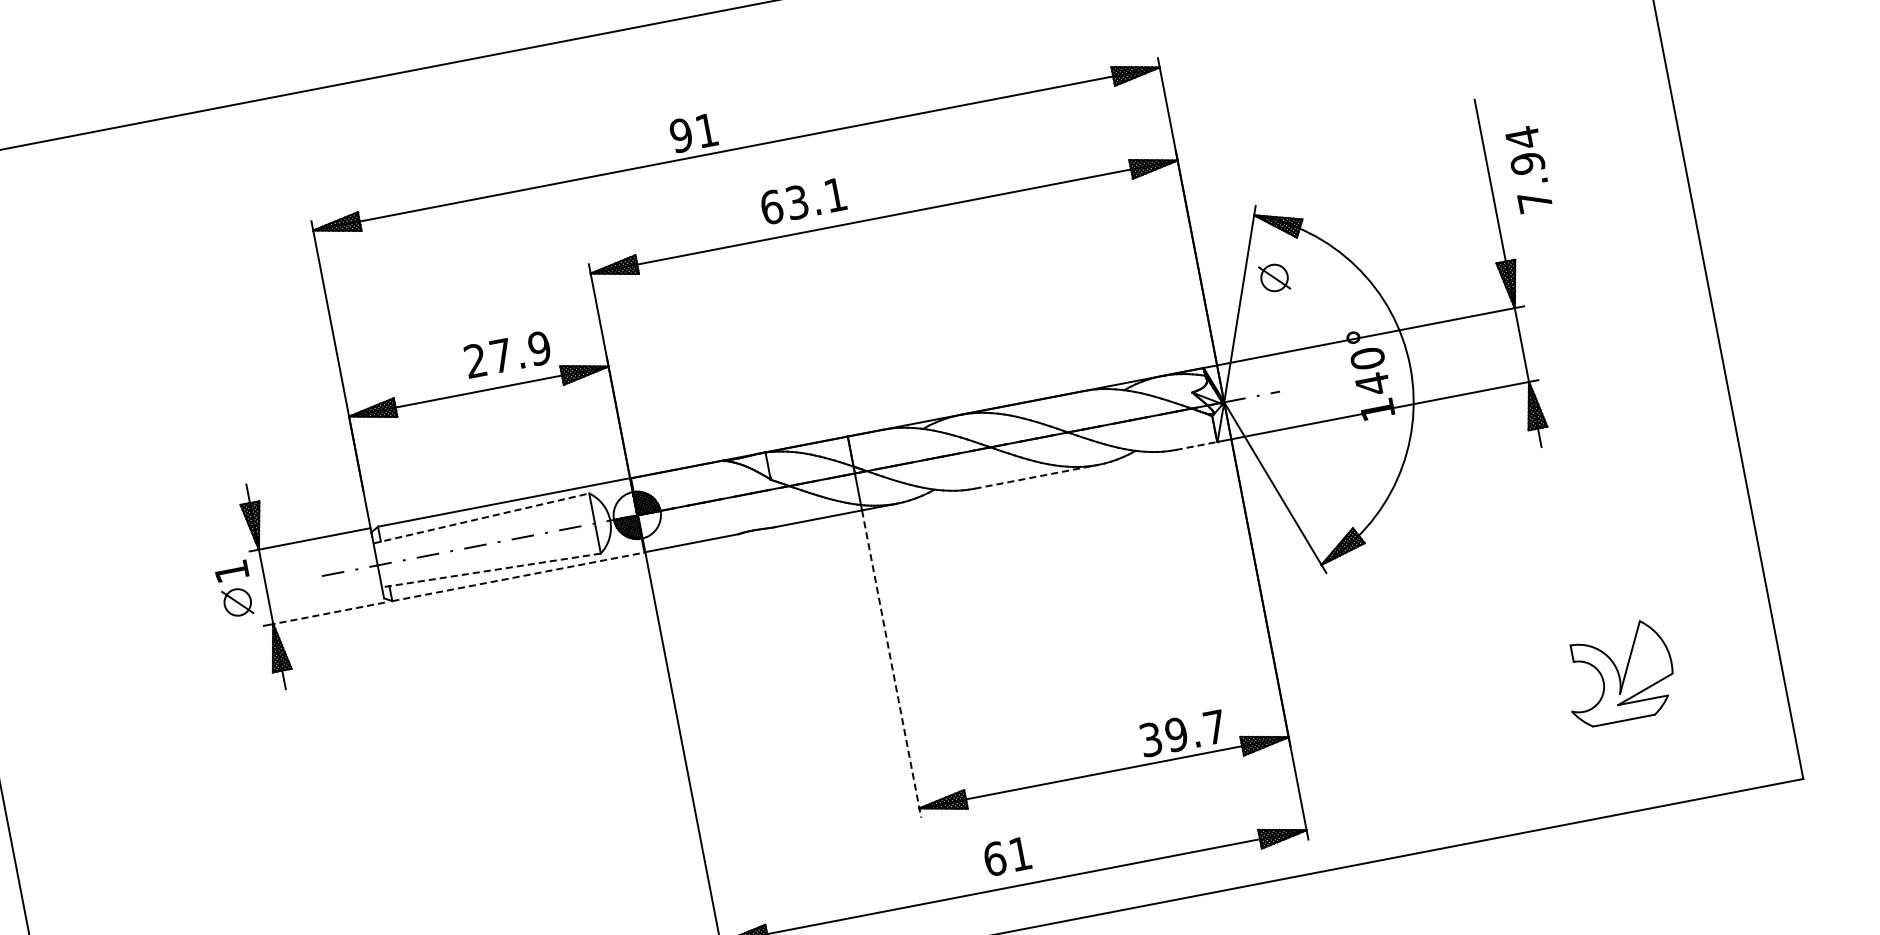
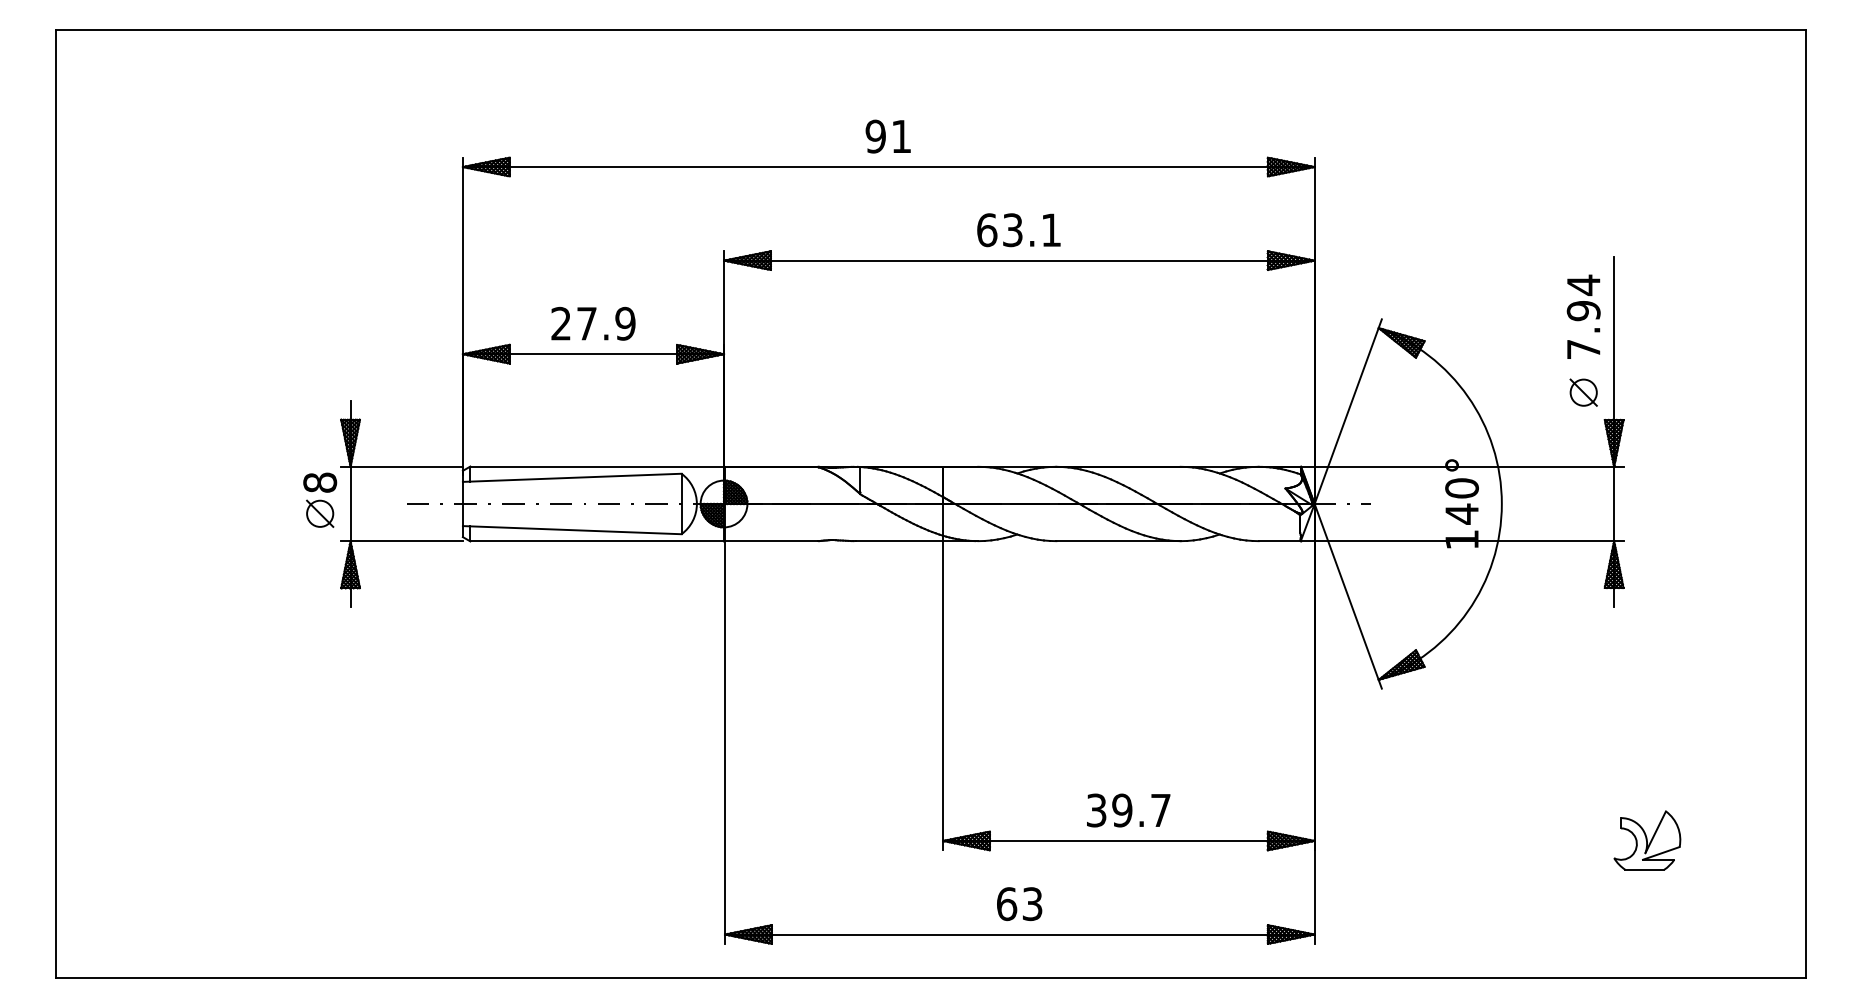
text: (692, 133) -> (887, 136), moved
text: (1528, 169) -> (1583, 316), moved
text: (803, 201) -> (1018, 230), moved
part: (1274, 277) -> (1583, 392), moved
text: (507, 354) -> (593, 323), moved
line: (1197, 446) -> (1280, 541), dashed -> solid
line: (1037, 476) -> (1119, 541), dashed -> solid
line: (481, 518) -> (572, 477), dashed -> solid
line: (490, 570) -> (571, 530), dashed -> solid
text: (232, 571) -> (320, 482), 1 -> 8
line: (518, 576) -> (597, 541), dashed -> solid
line: (328, 613) -> (406, 541), dashed -> solid
line: (892, 663) -> (943, 695), dashed -> solid
part: (1619, 673) -> (1647, 840), size x0.62
text: (1182, 733) -> (1128, 810), moved
text: (1020, 854) -> (1032, 904), 61 -> 63

